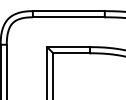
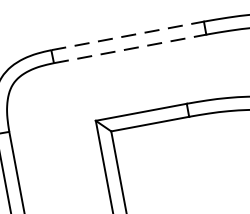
line: (69, 11) -> (129, 36), solid -> dashed
line: (68, 17) -> (129, 49), solid -> dashed

